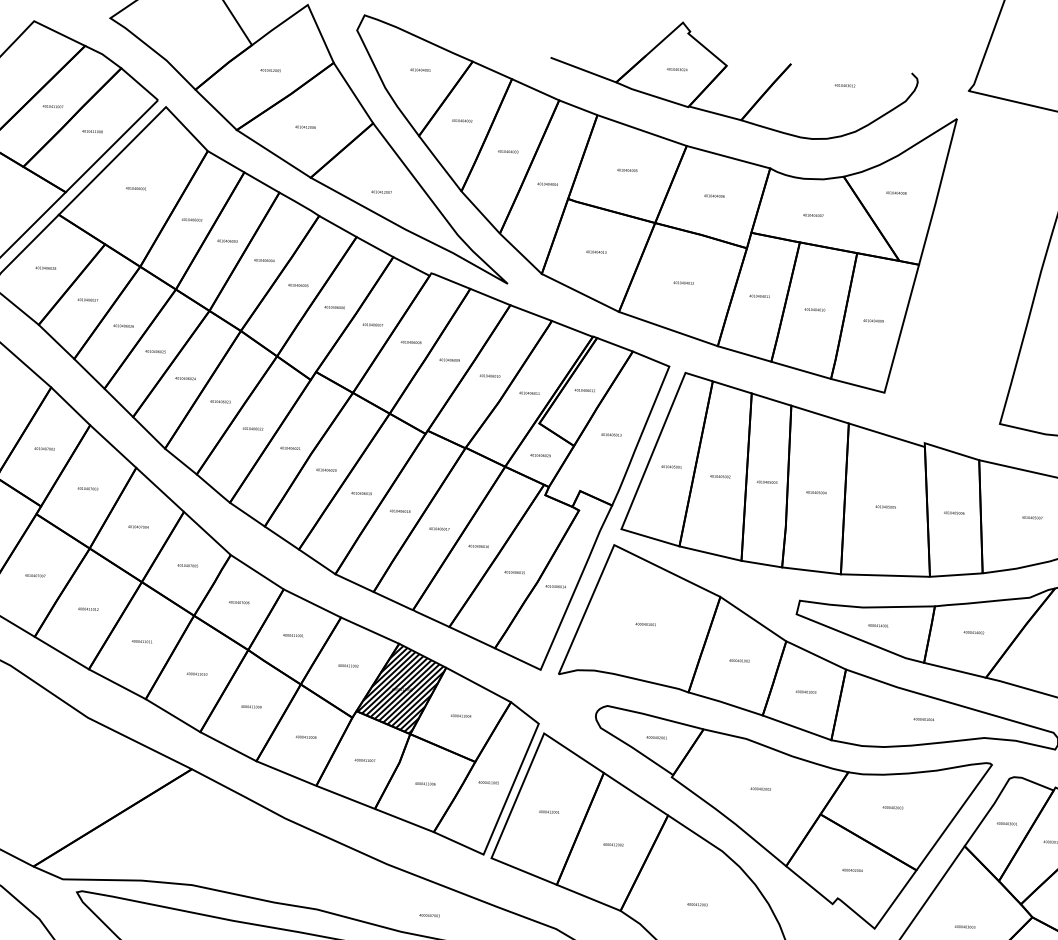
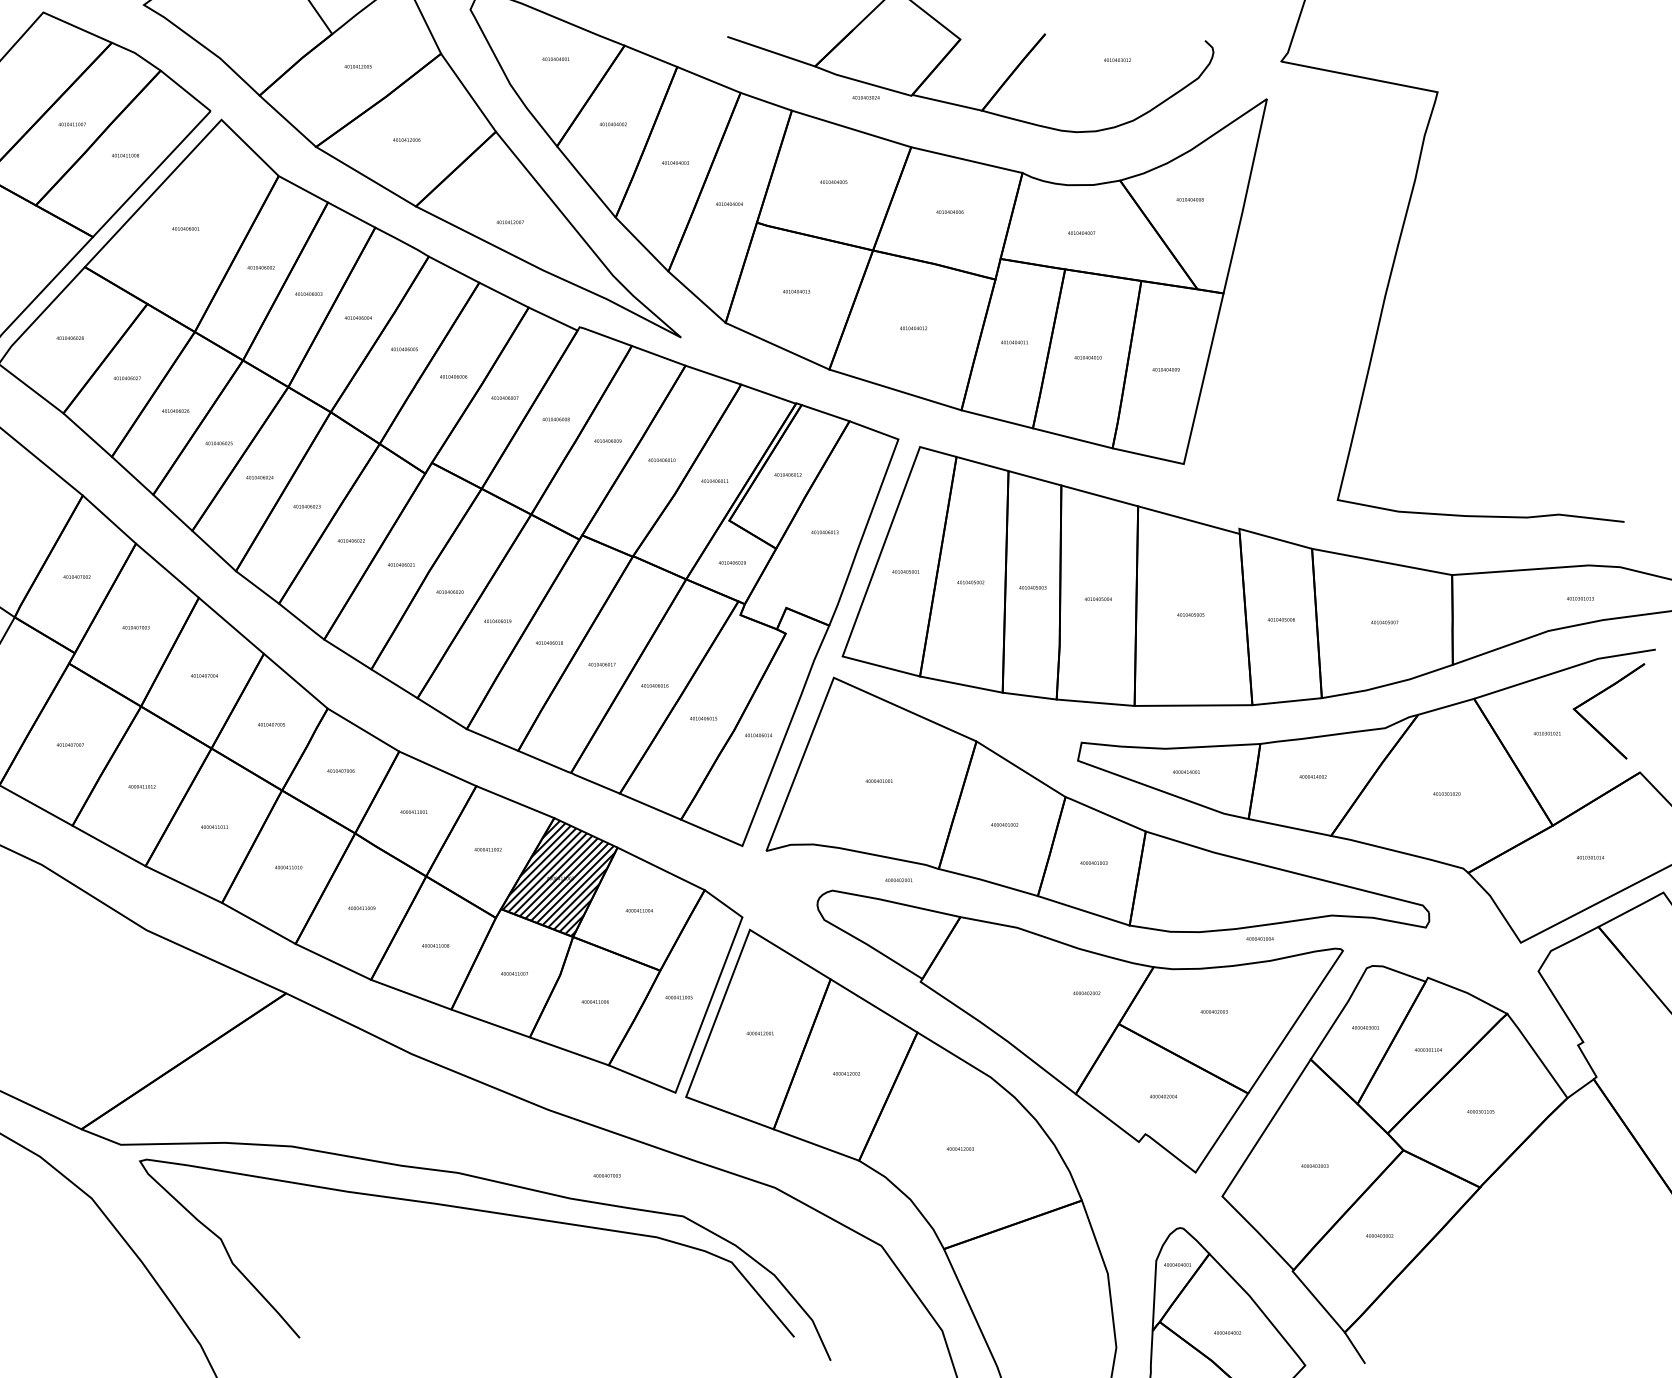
text: (676, 69) -> (865, 97), moved
text: (923, 719) -> (1259, 938), moved
text: (656, 737) -> (898, 879), moved
text: (760, 789) -> (1086, 993), moved

